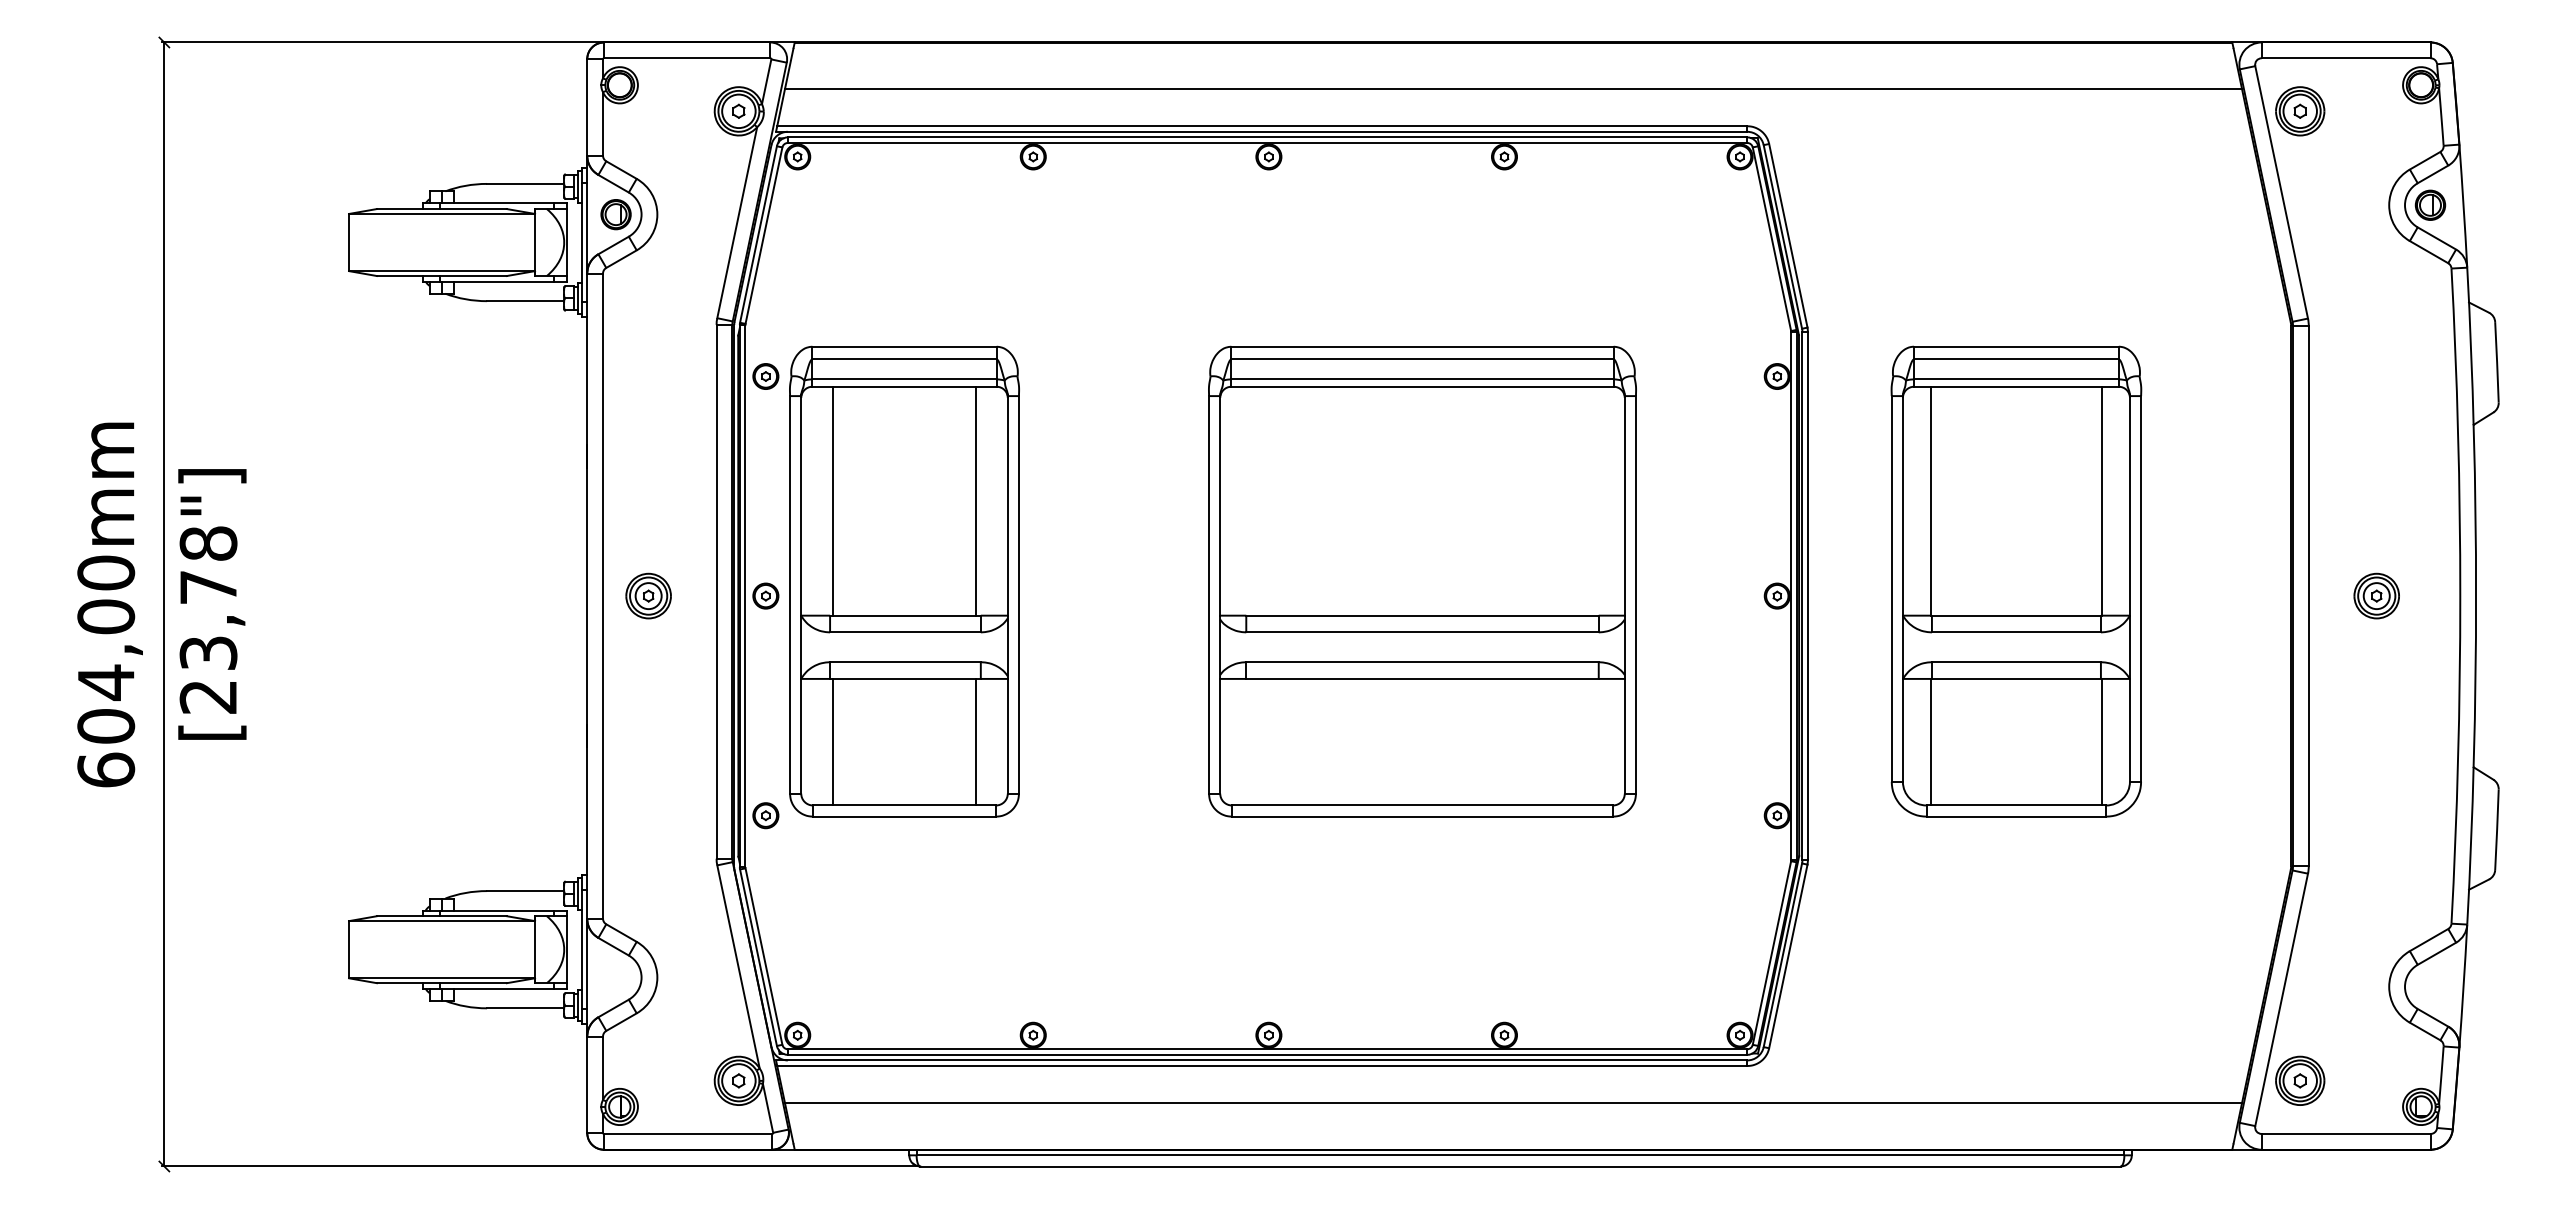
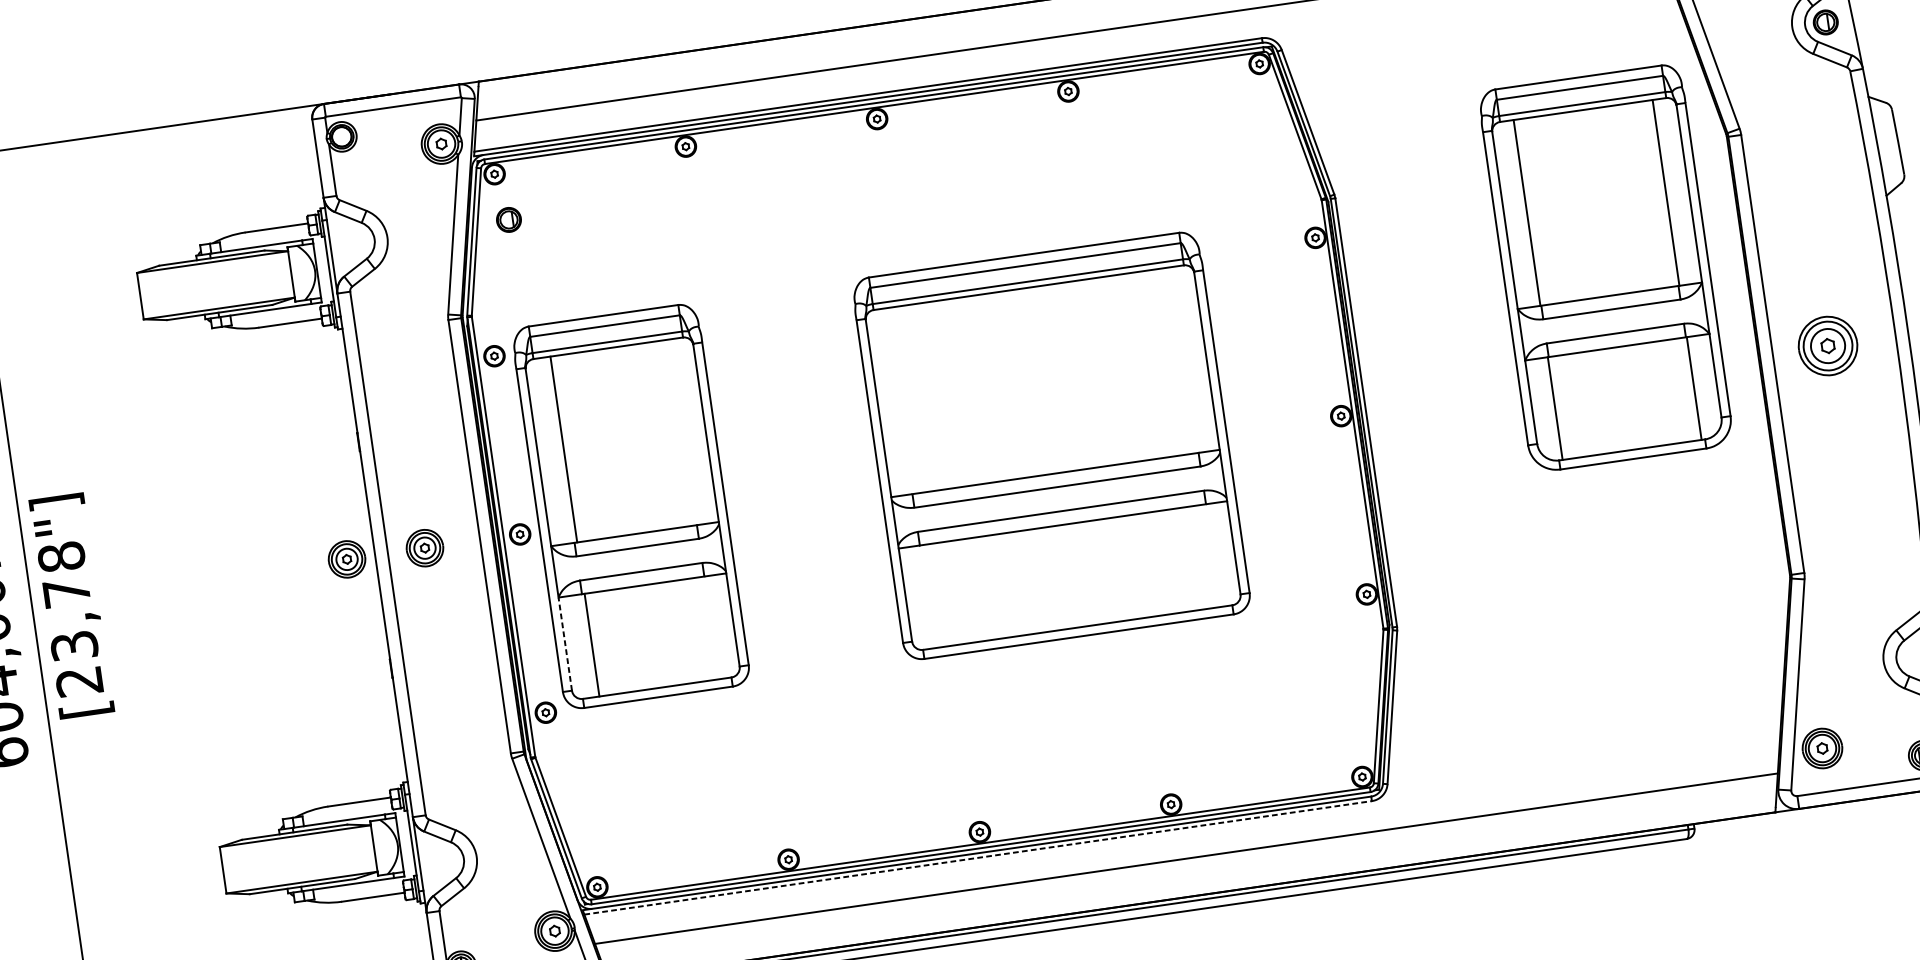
part: (615, 214) -> (508, 219), moved
line: (975, 500) -> (679, 432), removed
part: (2016, 581) -> (1605, 268), moved
part: (552, 595) -> (346, 558), added
part: (2376, 595) -> (1827, 345), size x1.6
line: (801, 735) -> (565, 643), solid -> dashed
line: (975, 741) -> (707, 627), removed
line: (1262, 1066) -> (978, 858), solid -> dashed

